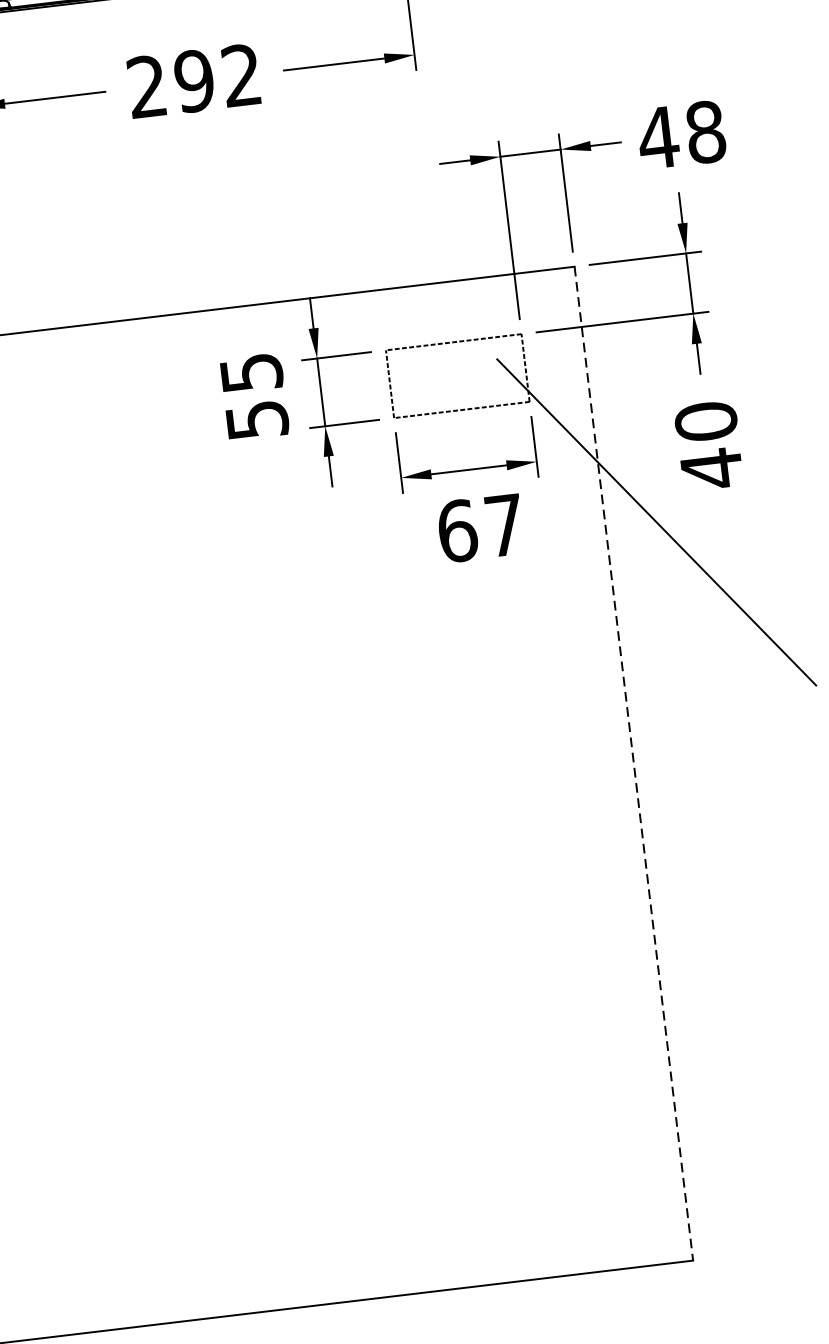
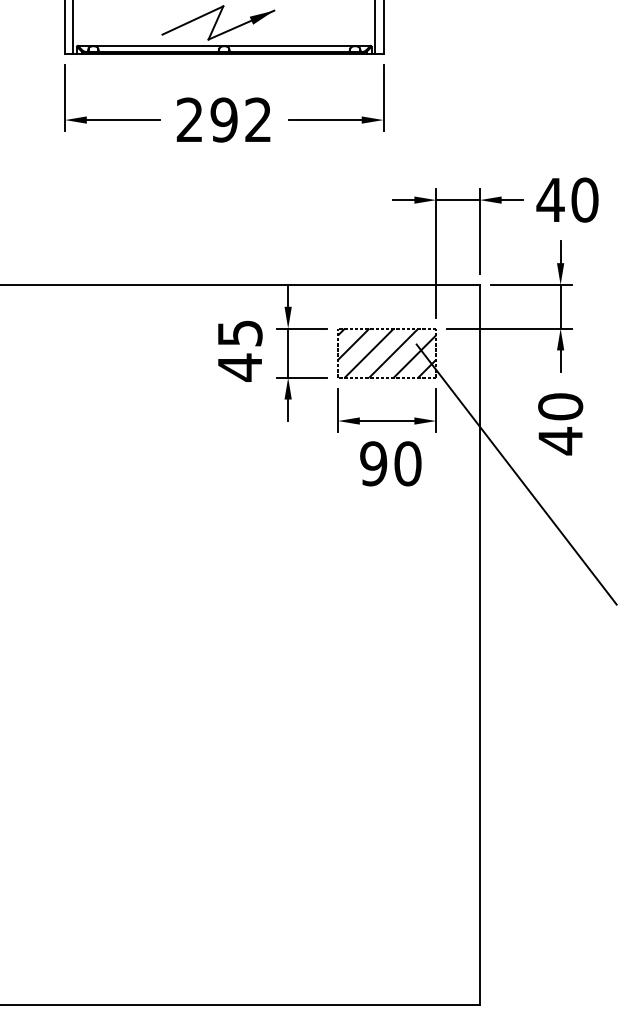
text: (705, 131) -> (584, 199), 48 -> 40
hatch: (458, 375) -> (387, 352), added
text: (257, 420) -> (240, 367), 55 -> 45
text: (480, 527) -> (390, 463), 67 -> 90
line: (633, 763) -> (479, 644), dashed -> solid

